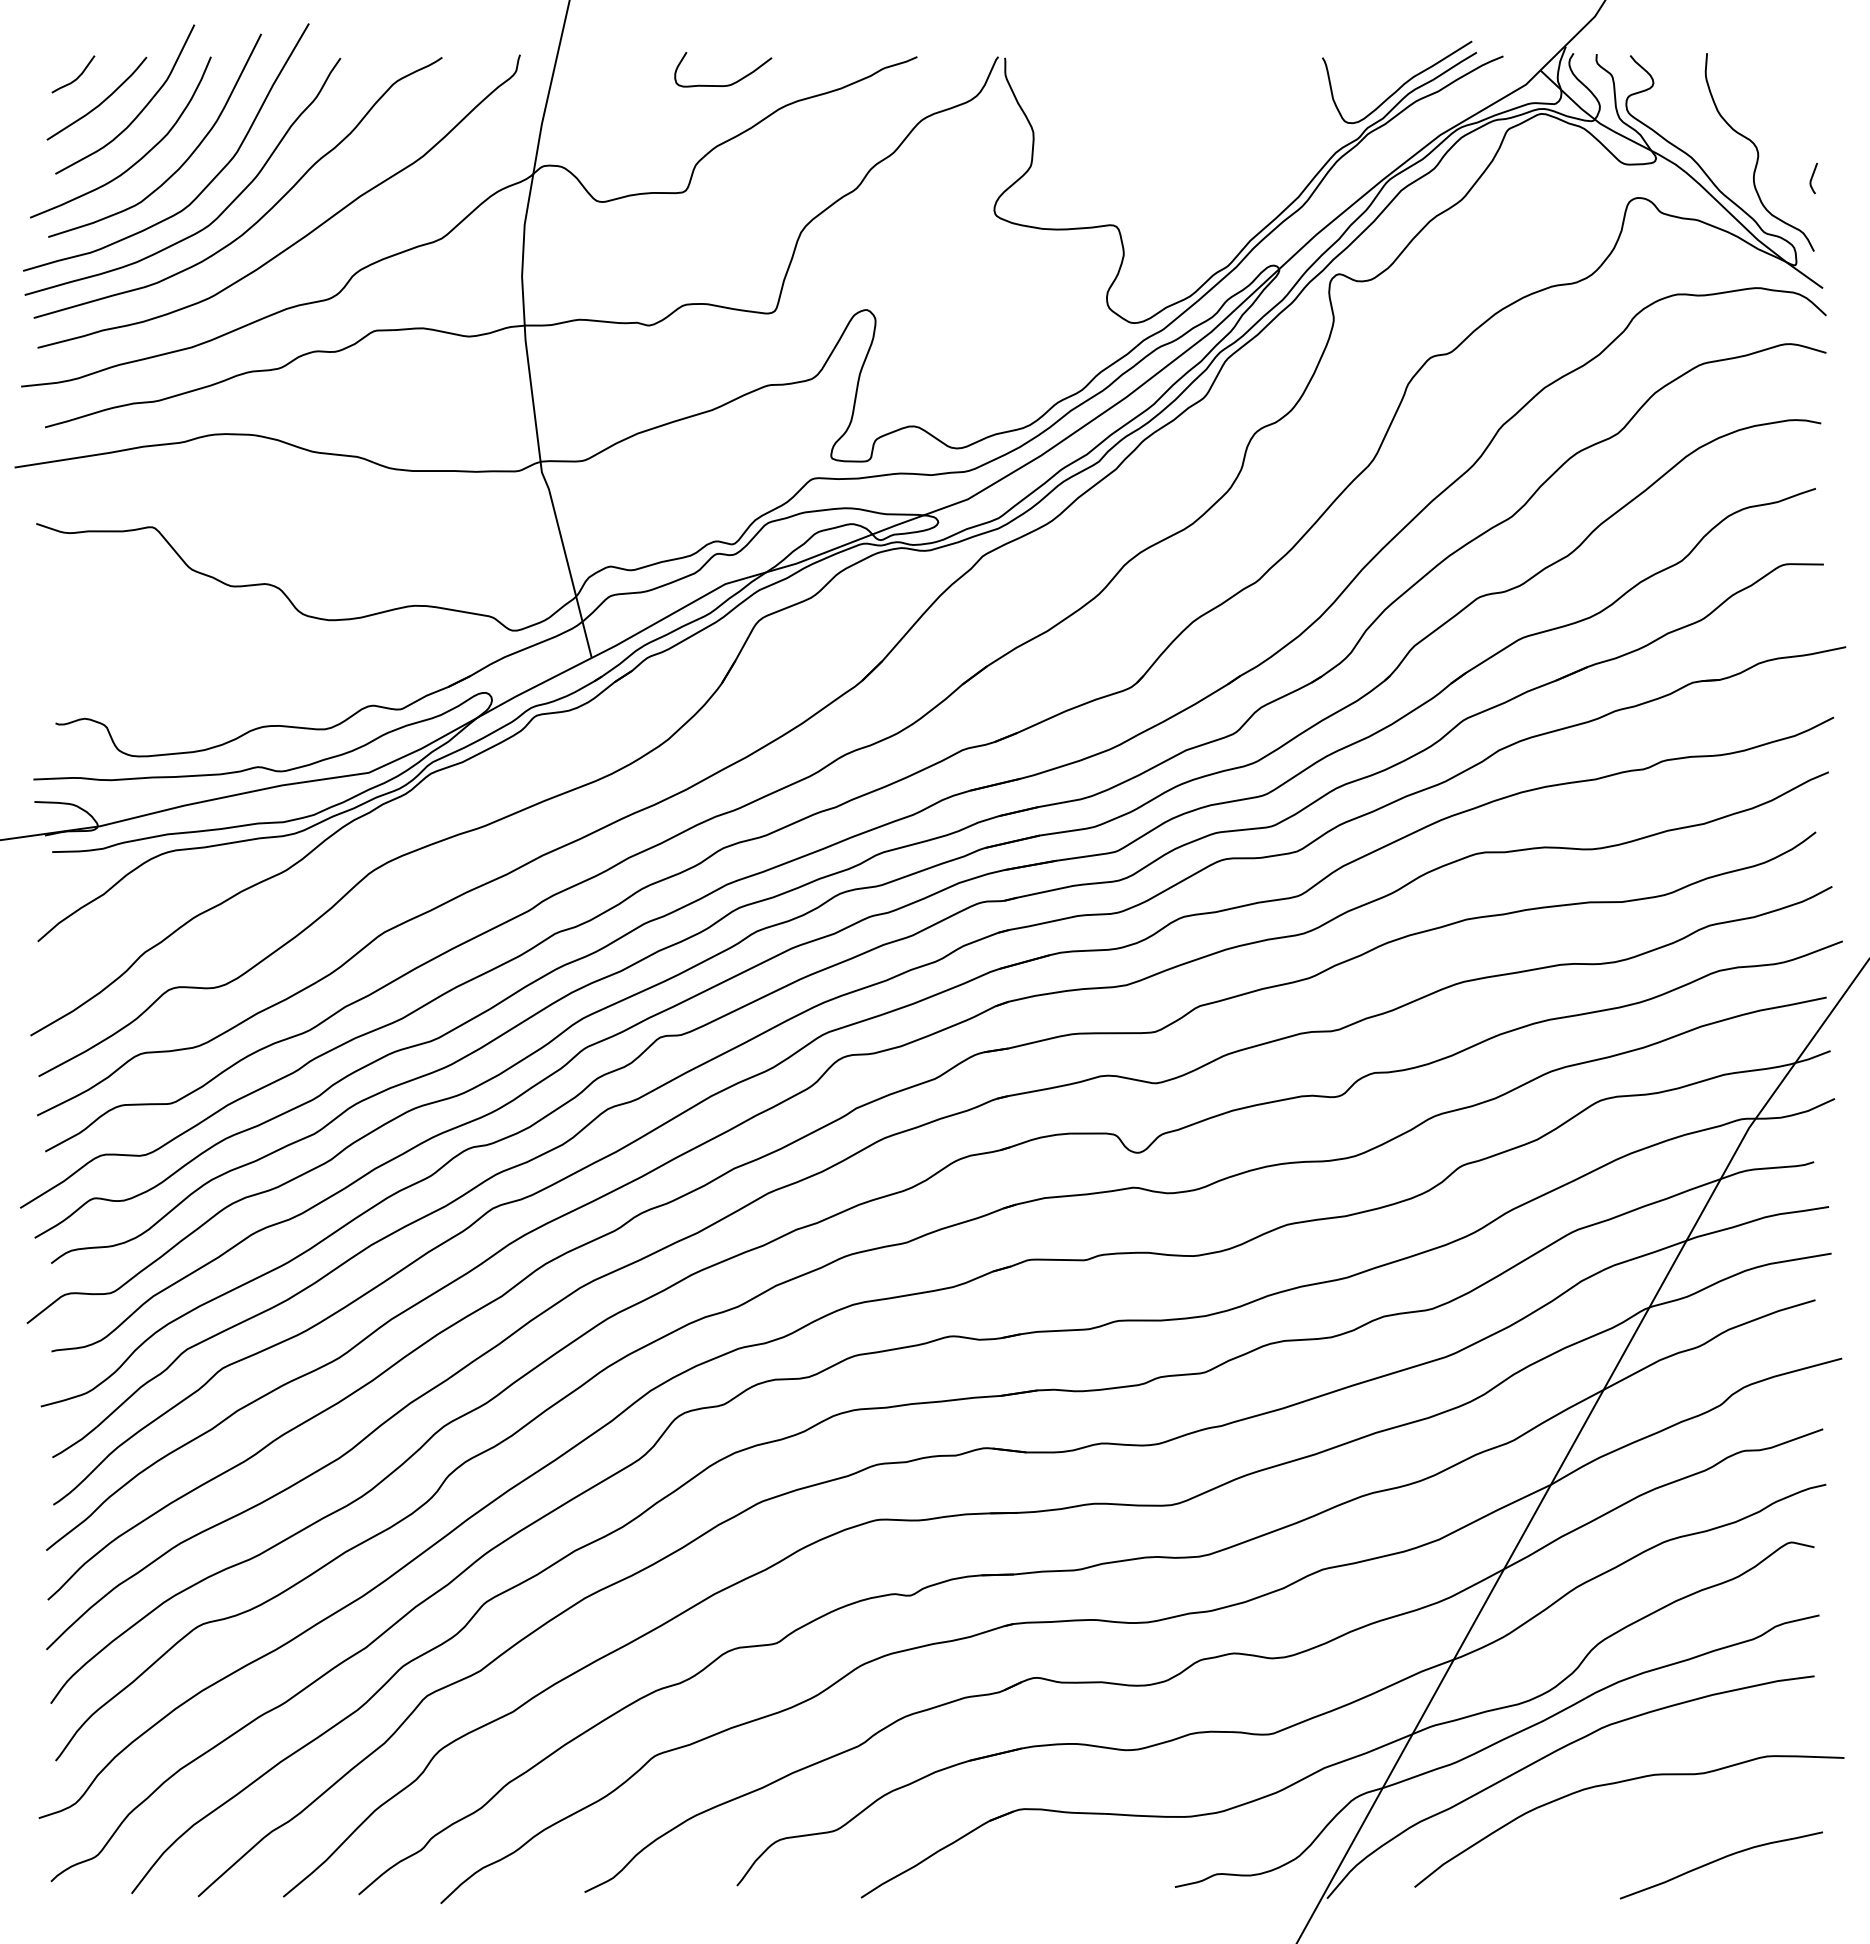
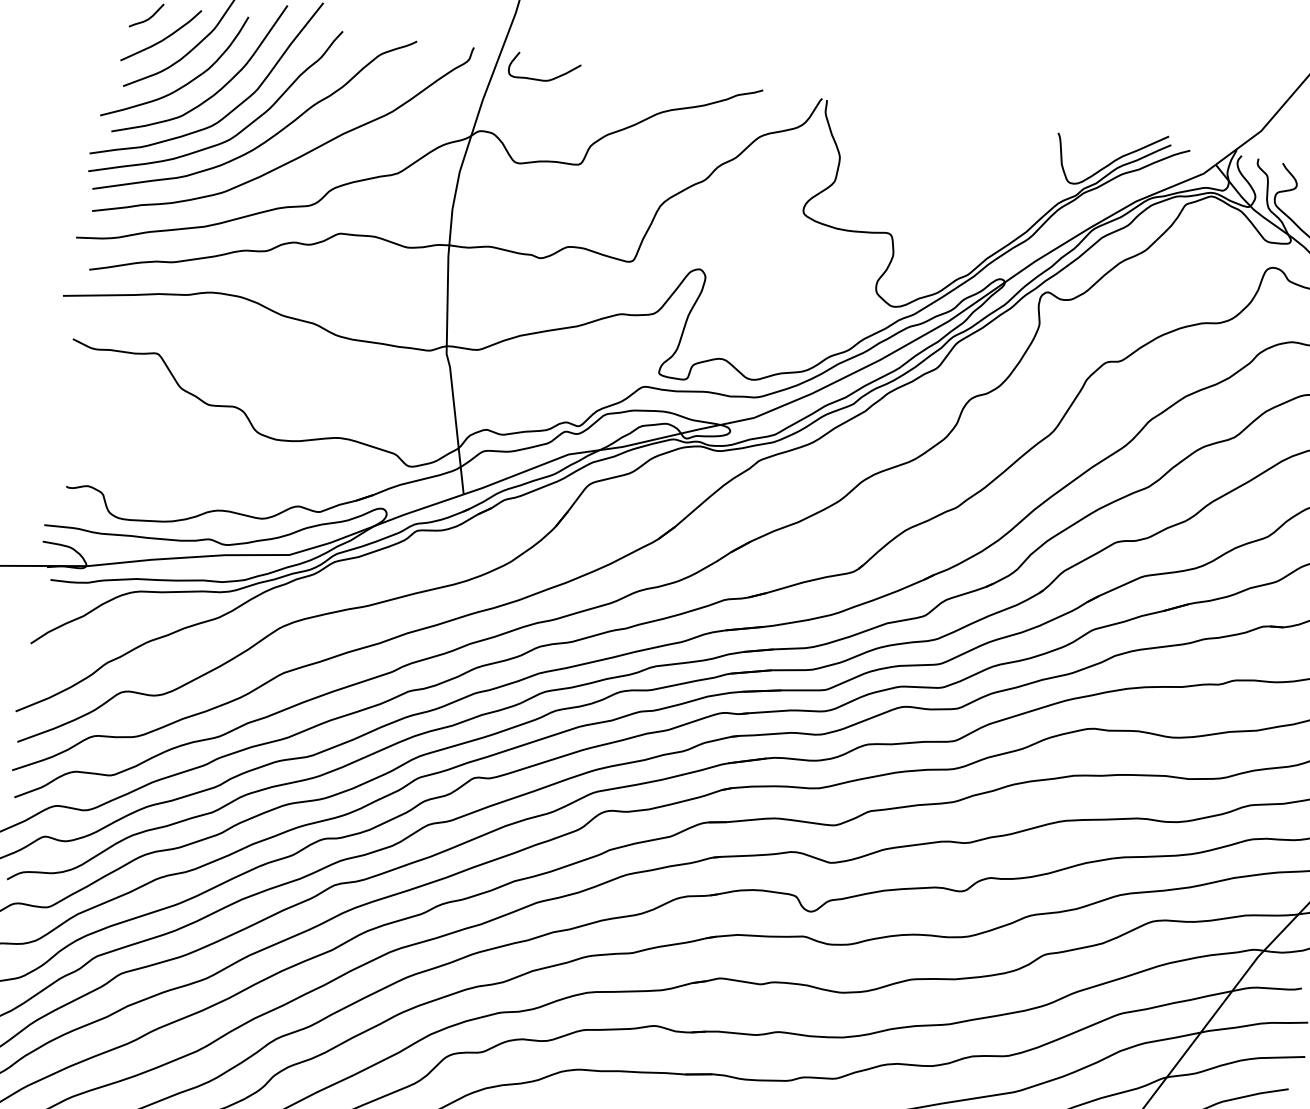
curve: (727, 84) -> (546, 79), moved

